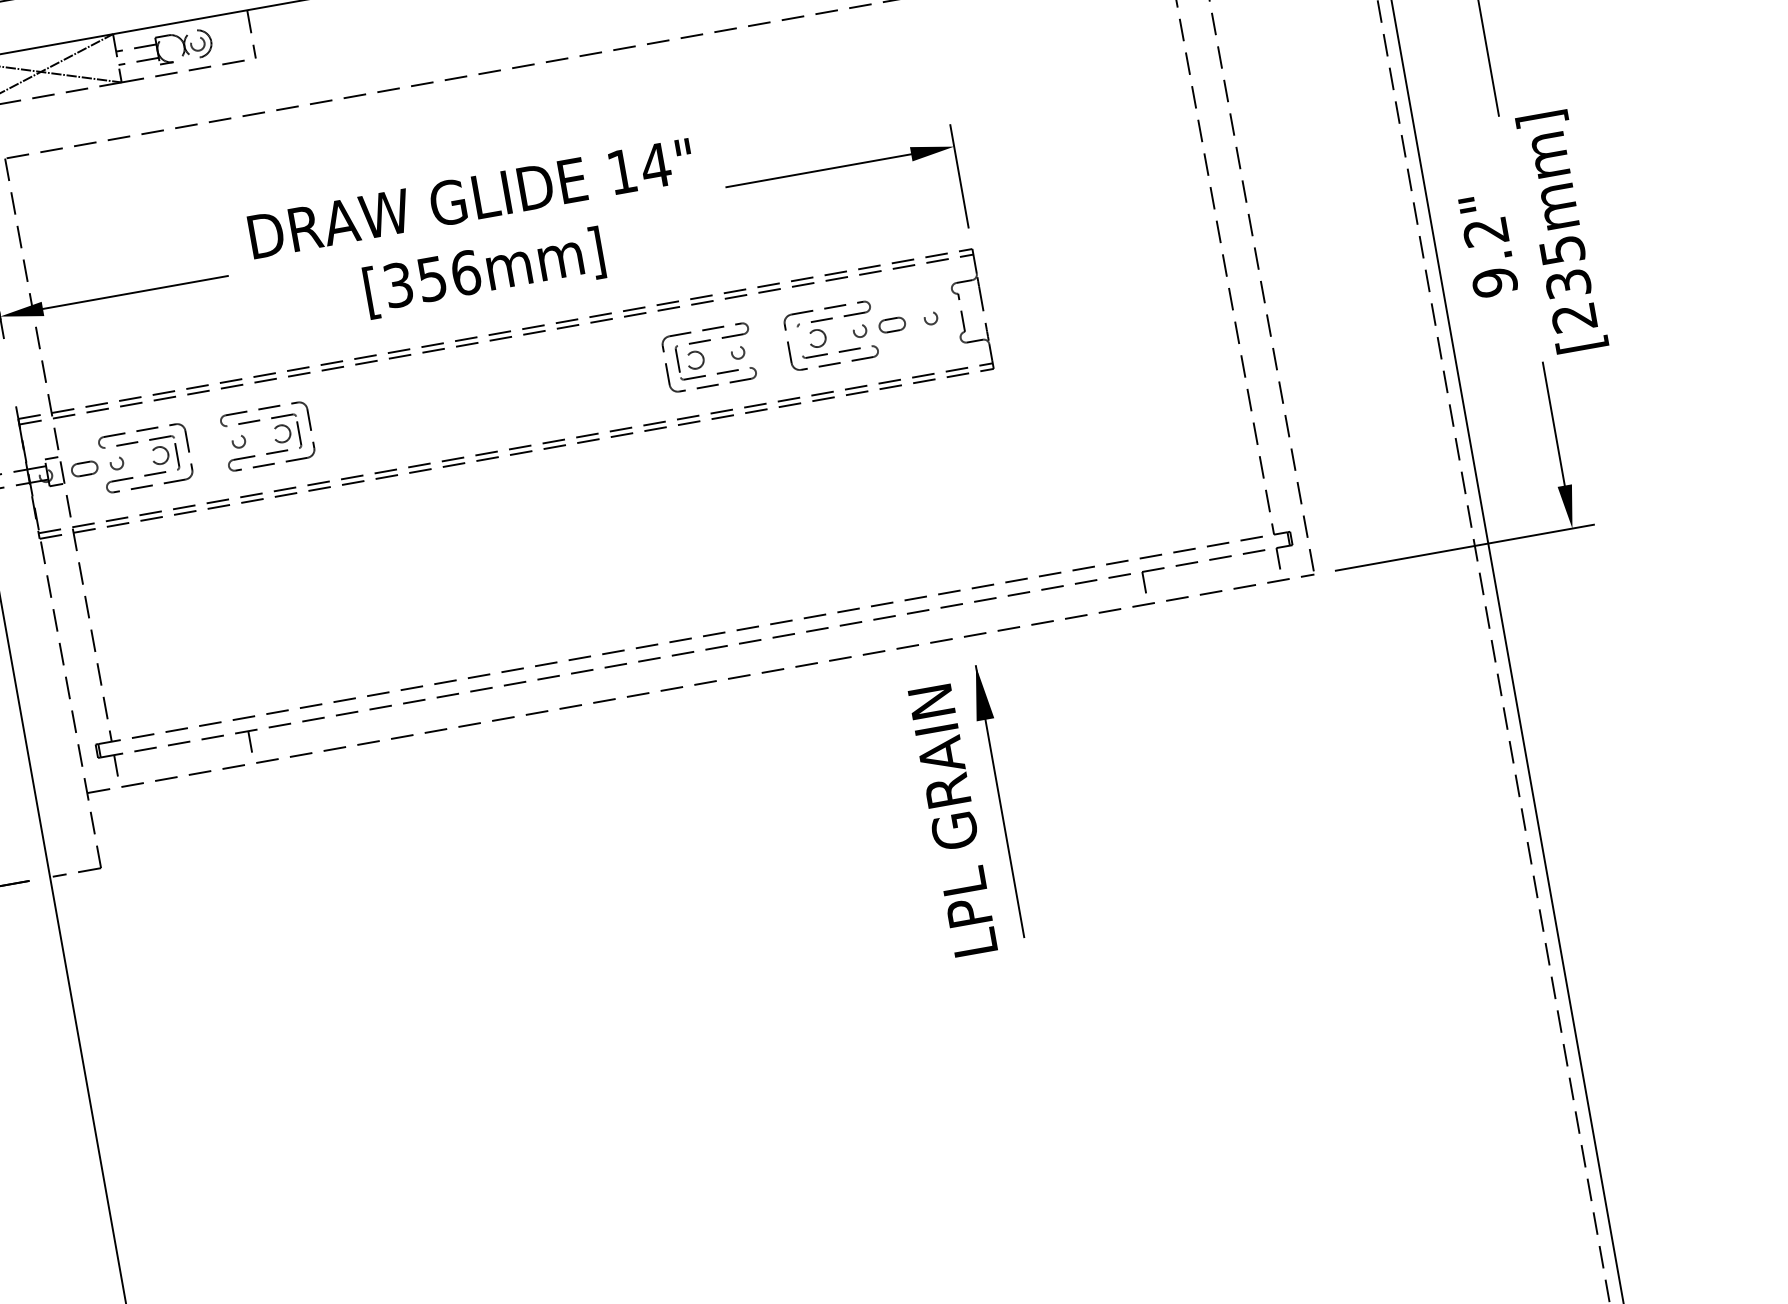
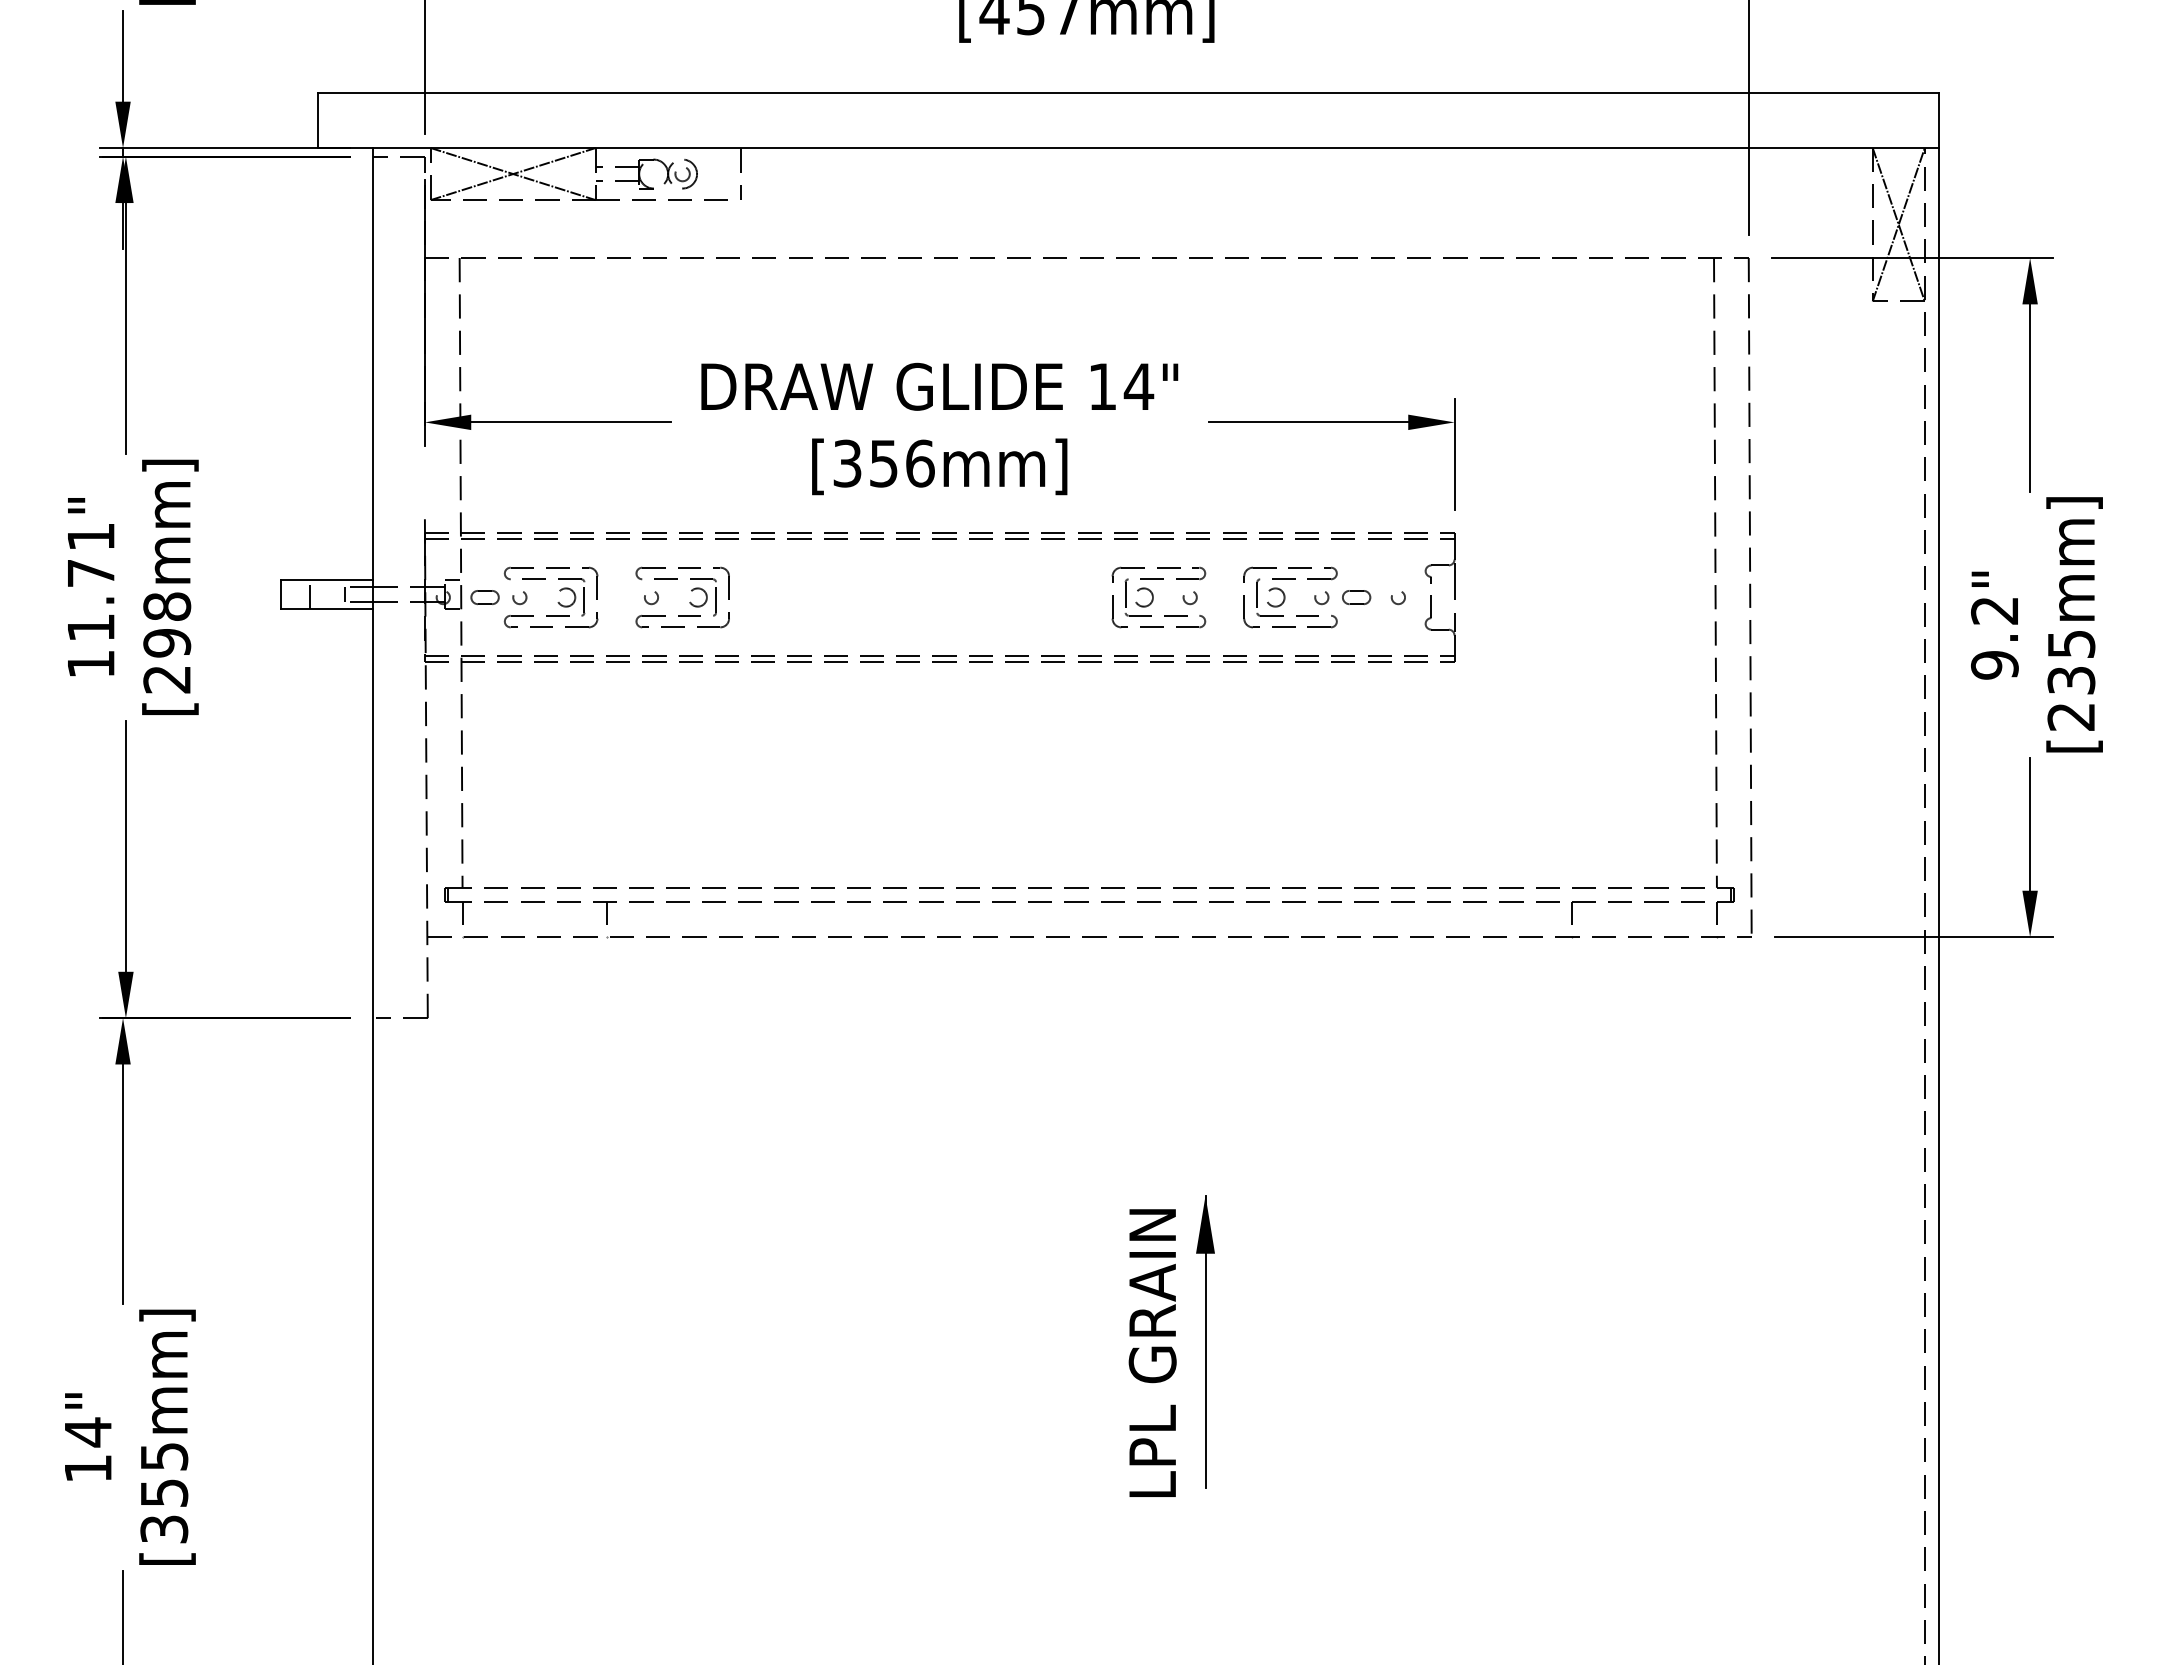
line: (800, 341) -> (1257, 597), added
part: (969, 810) -> (1171, 1345), moved

